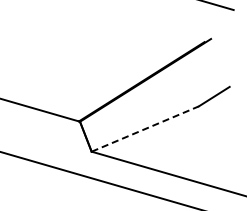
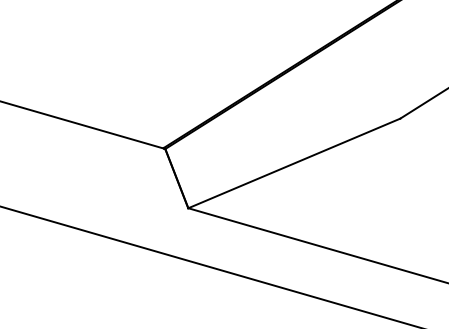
line: (145, 128) -> (294, 162), dashed -> solid

